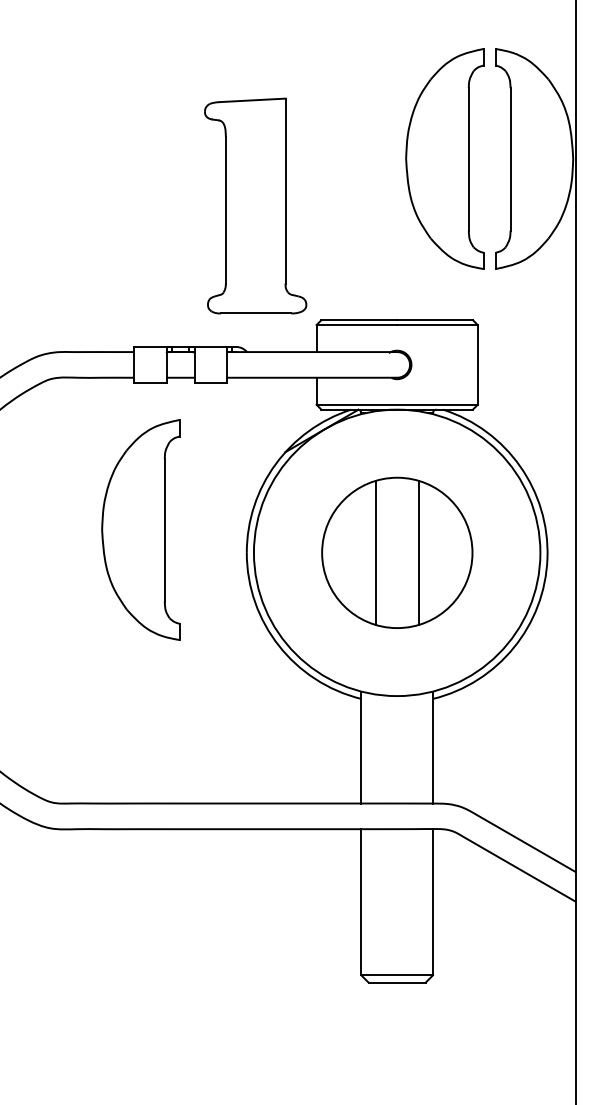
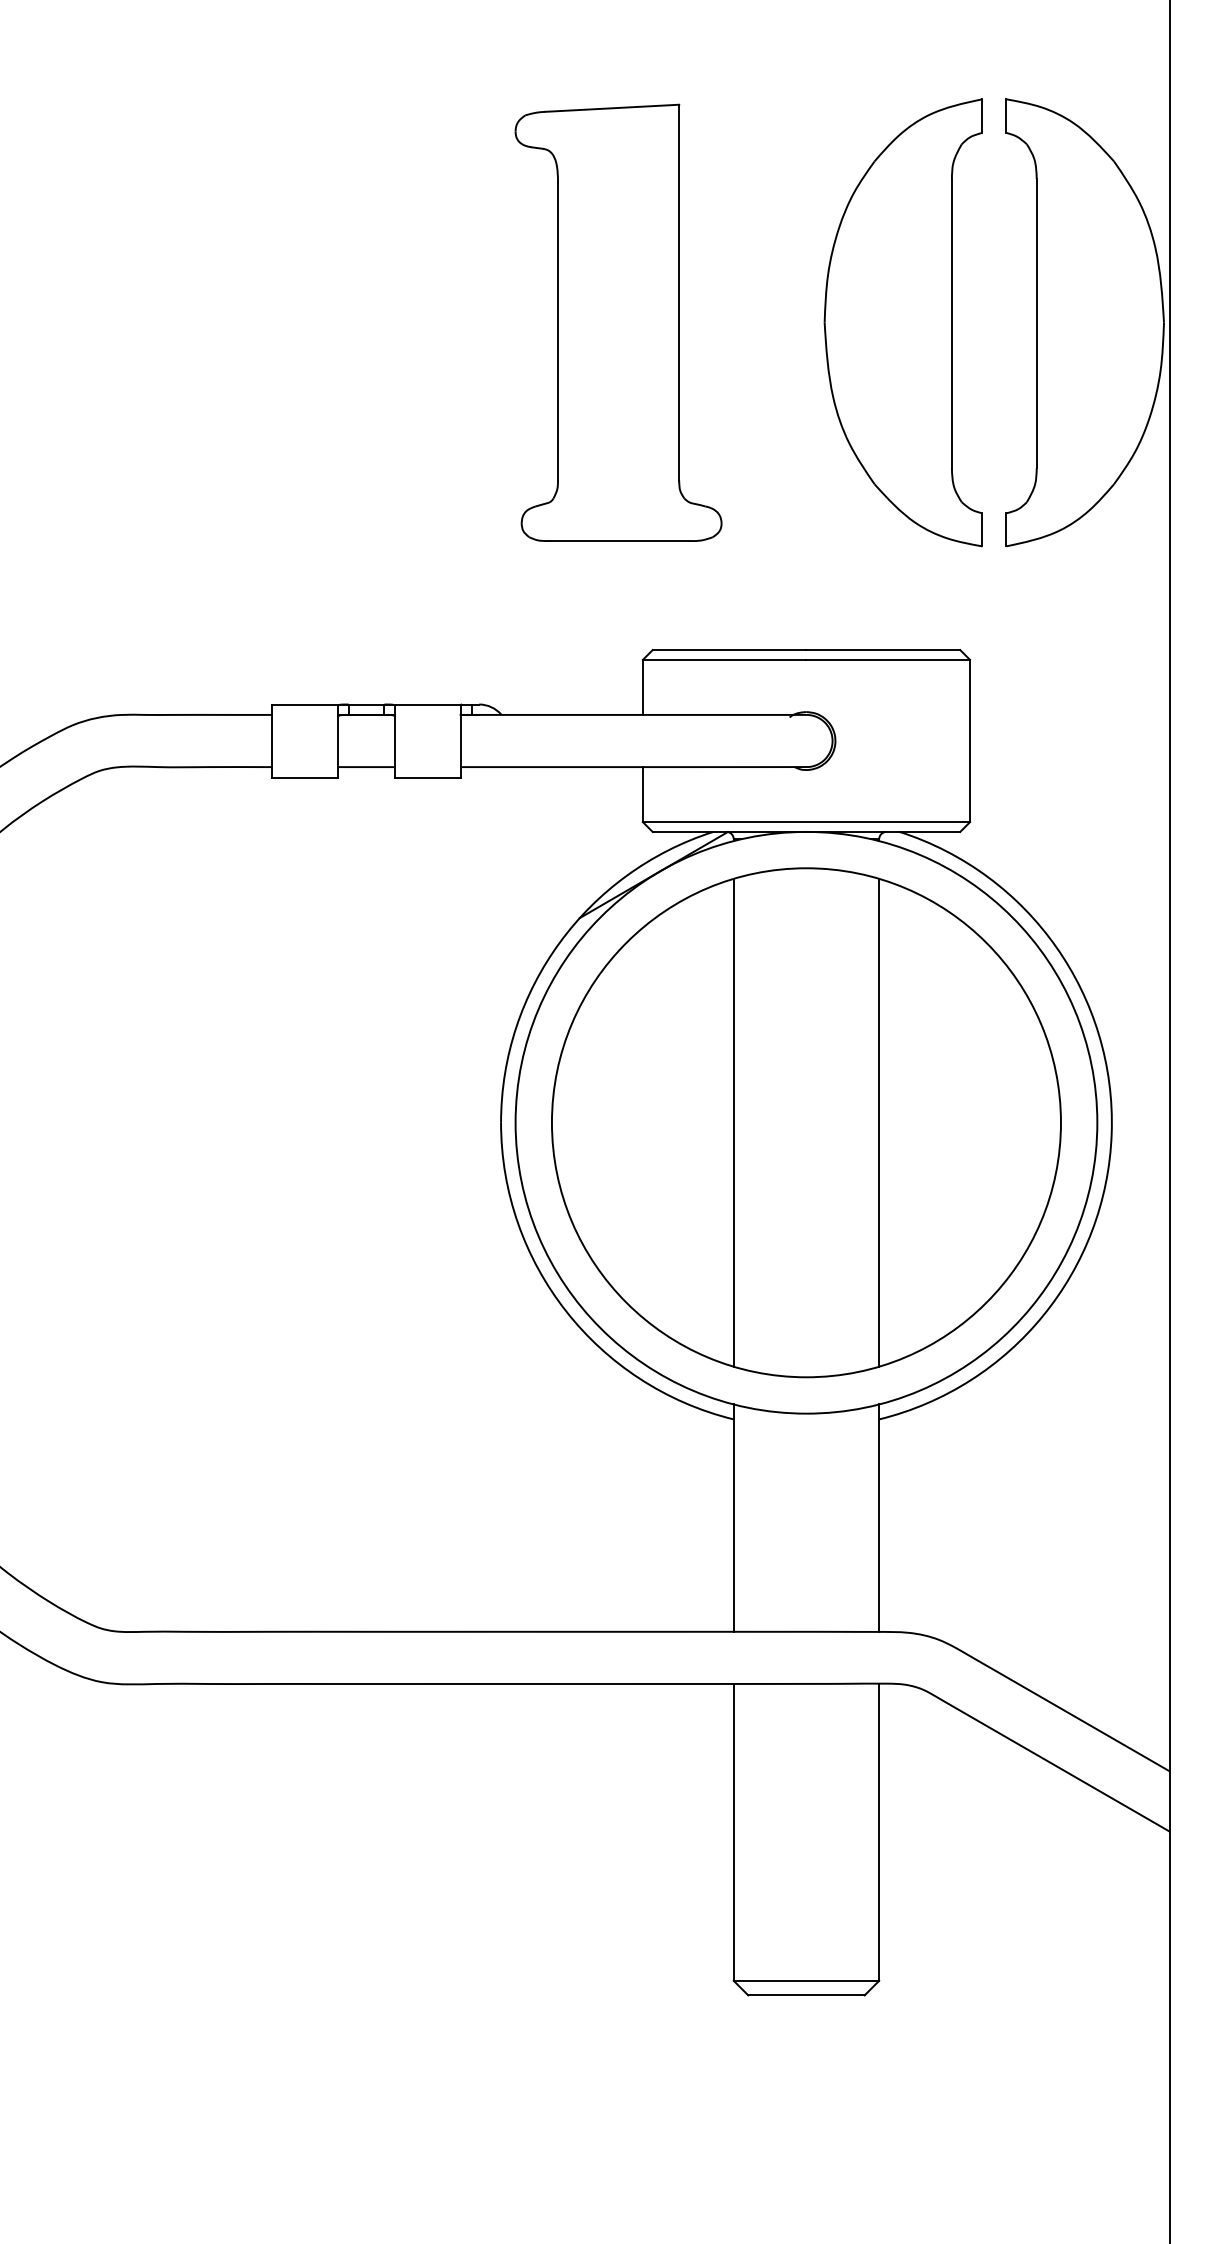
part: (255, 205) -> (618, 321), moved
part: (140, 529) -> (285, 1075), removed
part: (397, 552) -> (807, 1122), size x1.67

